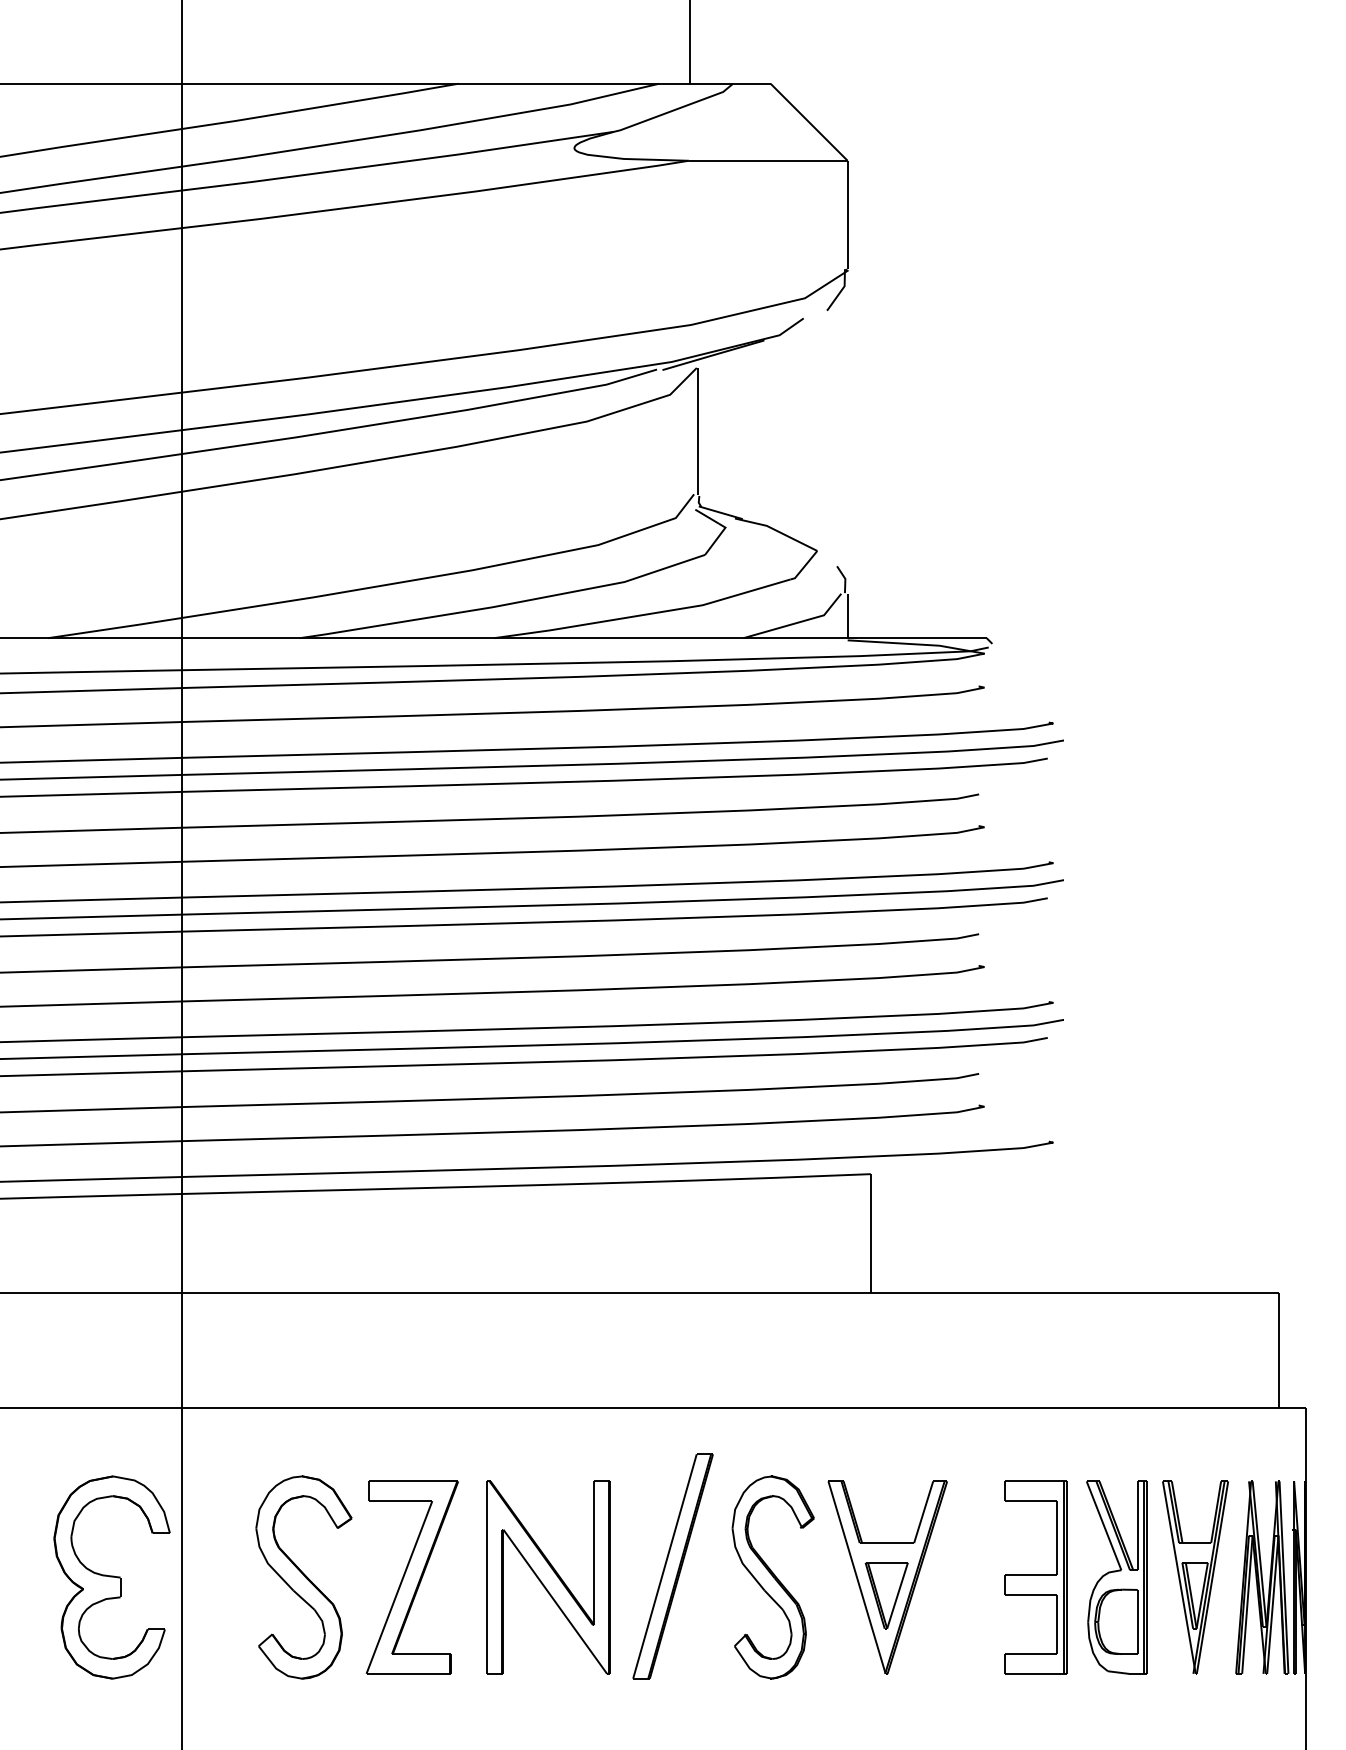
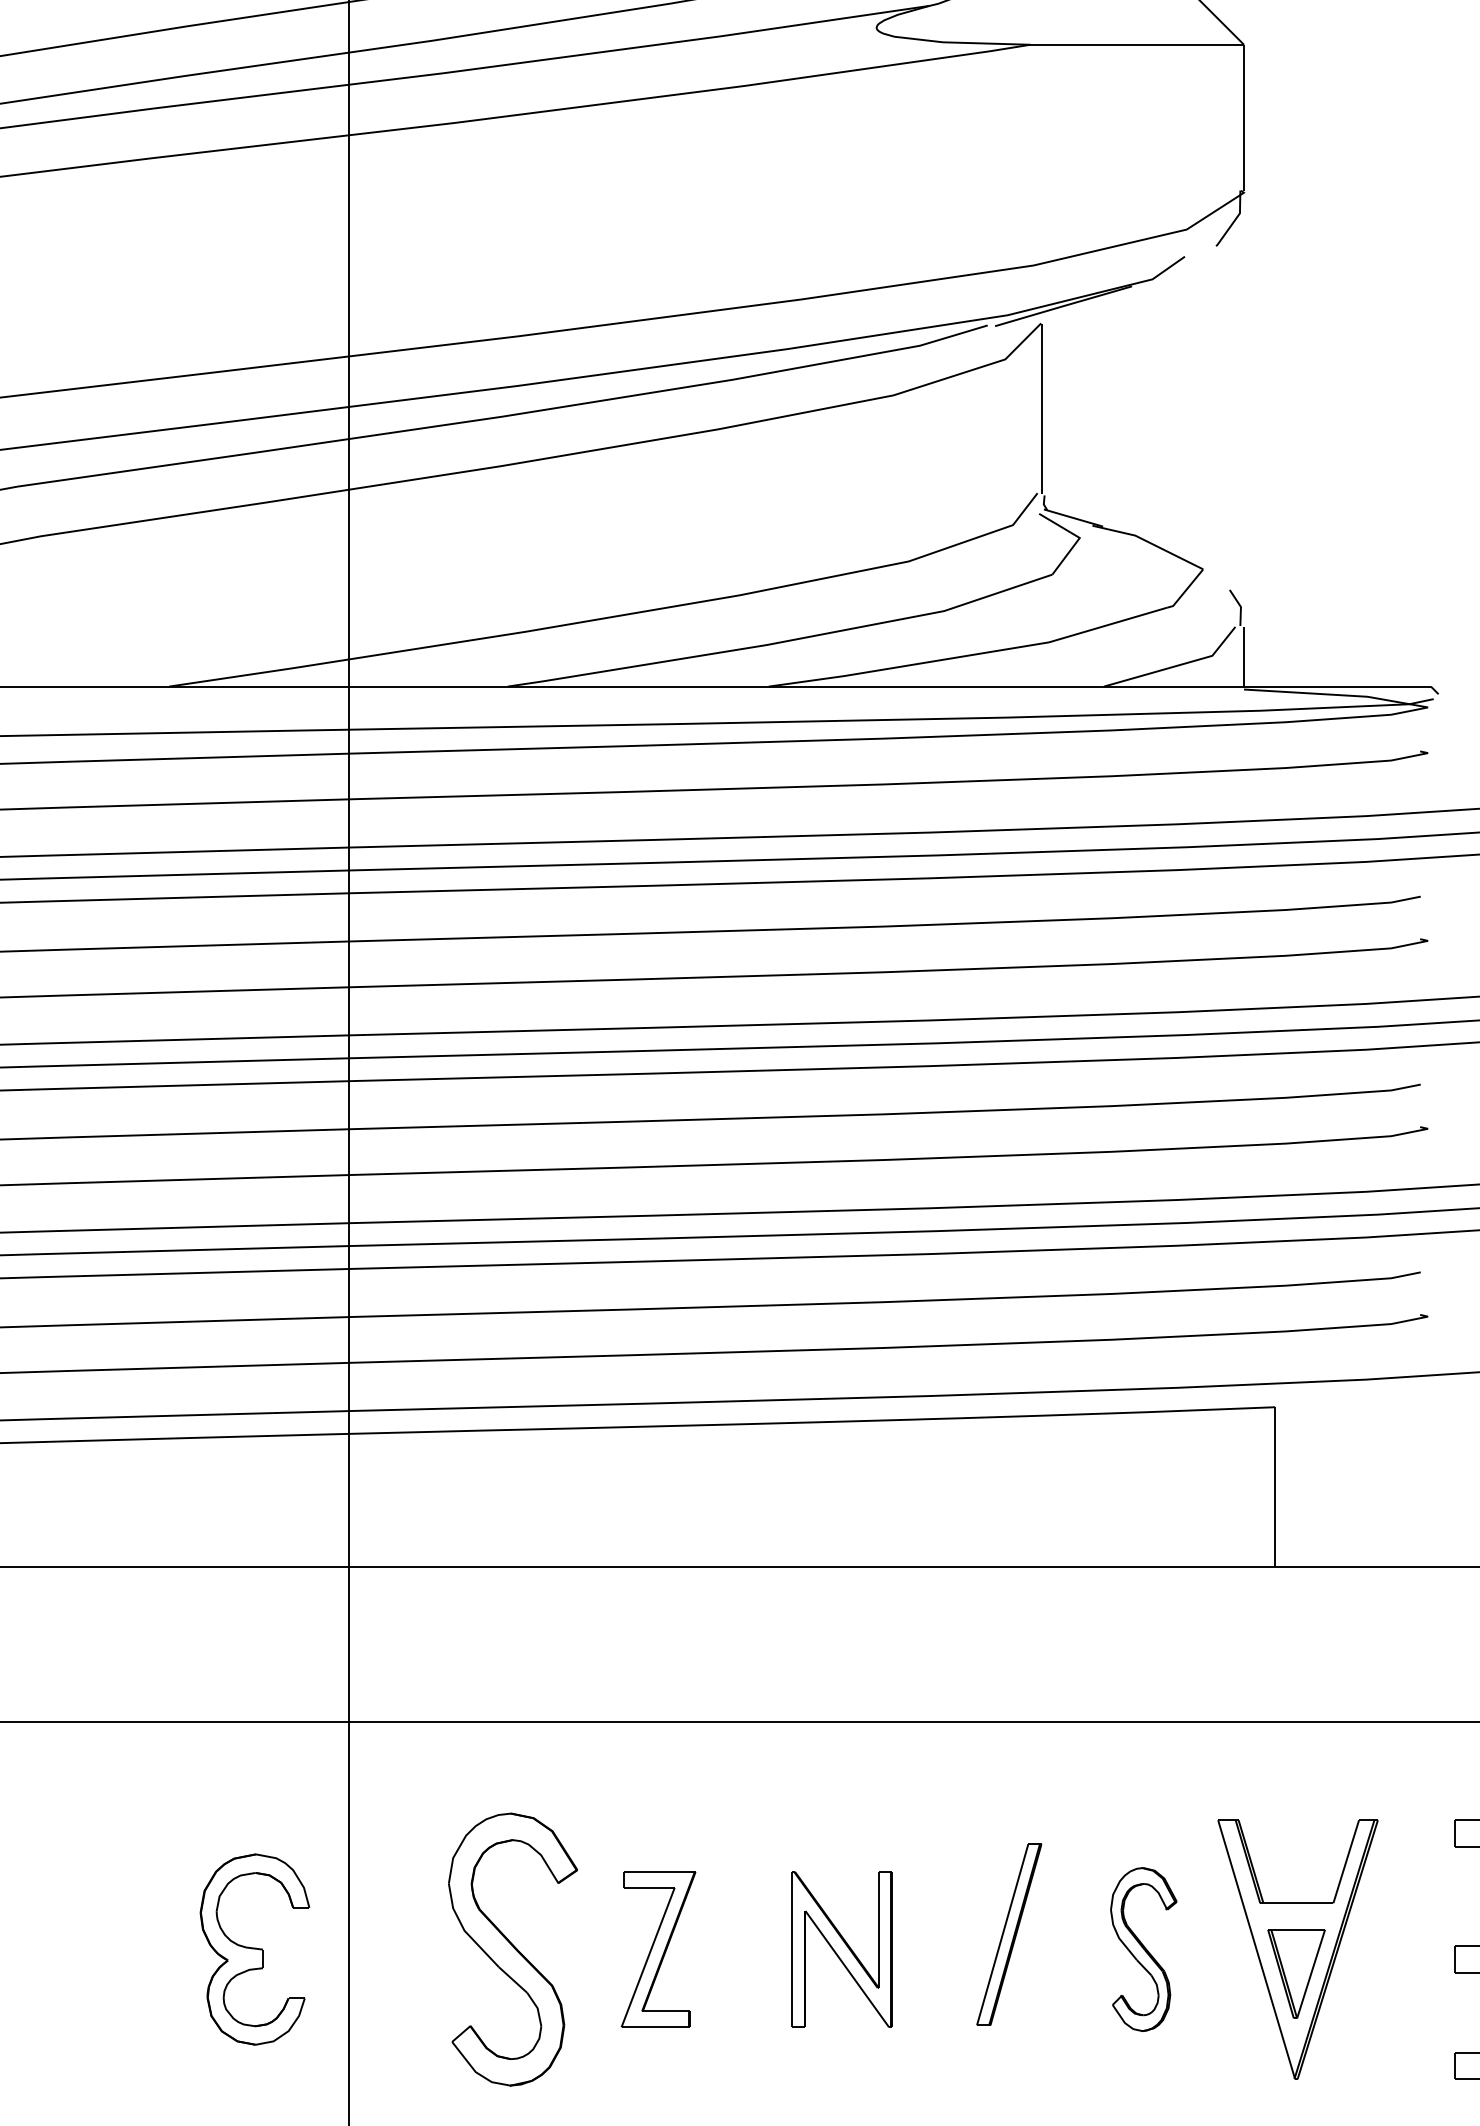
part: (672, 1566) -> (1008, 1934), size x0.6
part: (111, 1577) -> (254, 1949), size x0.7
part: (411, 1577) -> (657, 1949), size x0.6
part: (548, 1577) -> (841, 1949), size x0.6
part: (772, 1577) -> (1142, 1949), size x0.6

